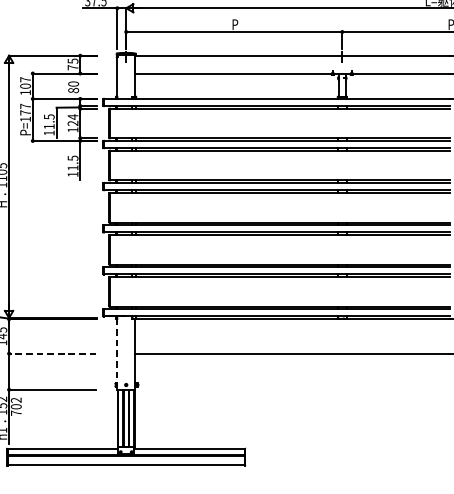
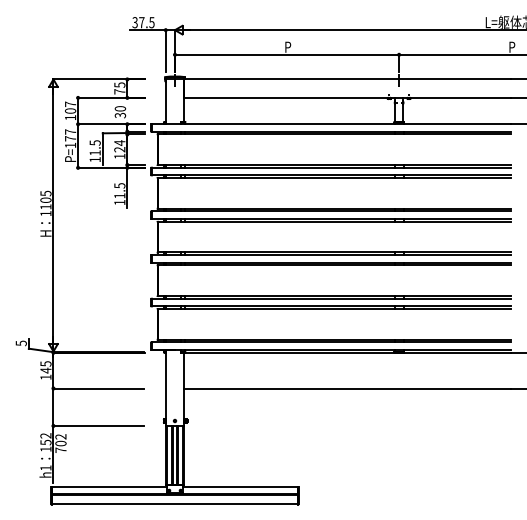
text: (72, 90) -> (119, 115), 80 -> 30
line: (52, 353) -> (98, 388), dashed -> solid
line: (117, 353) -> (165, 388), dashed -> solid

